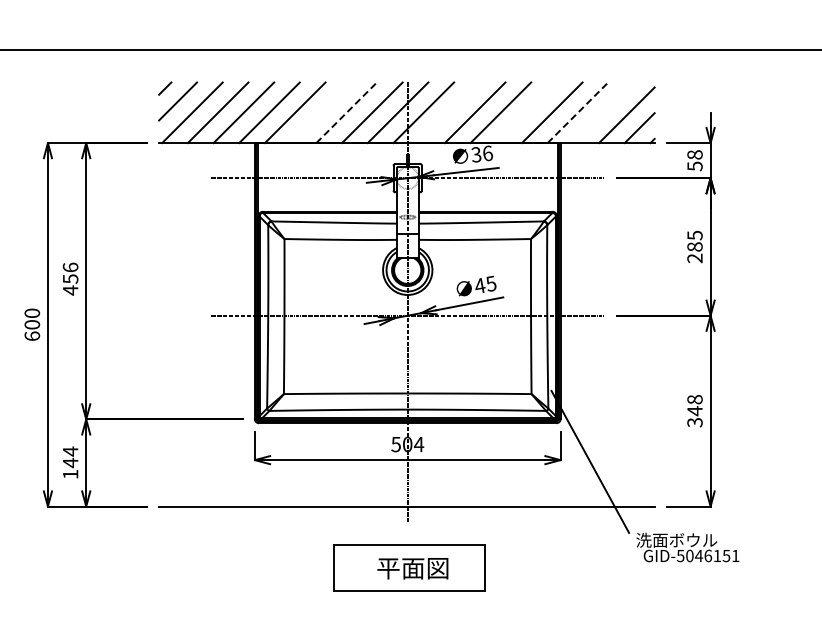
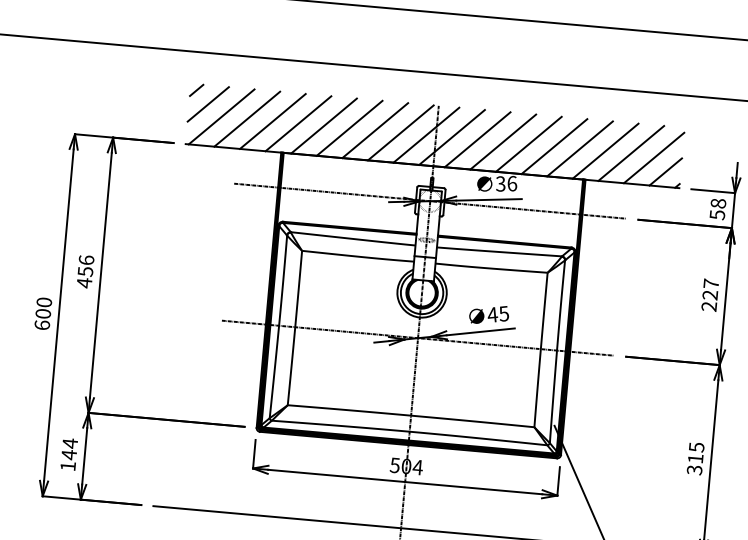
line: (320, 112) -> (349, 128), added
line: (346, 112) -> (375, 130), dashed -> solid
line: (449, 112) -> (477, 139), added
line: (526, 112) -> (554, 146), added
line: (577, 112) -> (605, 150), dashed -> solid
line: (603, 112) -> (631, 153), added
text: (694, 240) -> (710, 288), 285 -> 227
text: (694, 405) -> (695, 453), 348 -> 315

